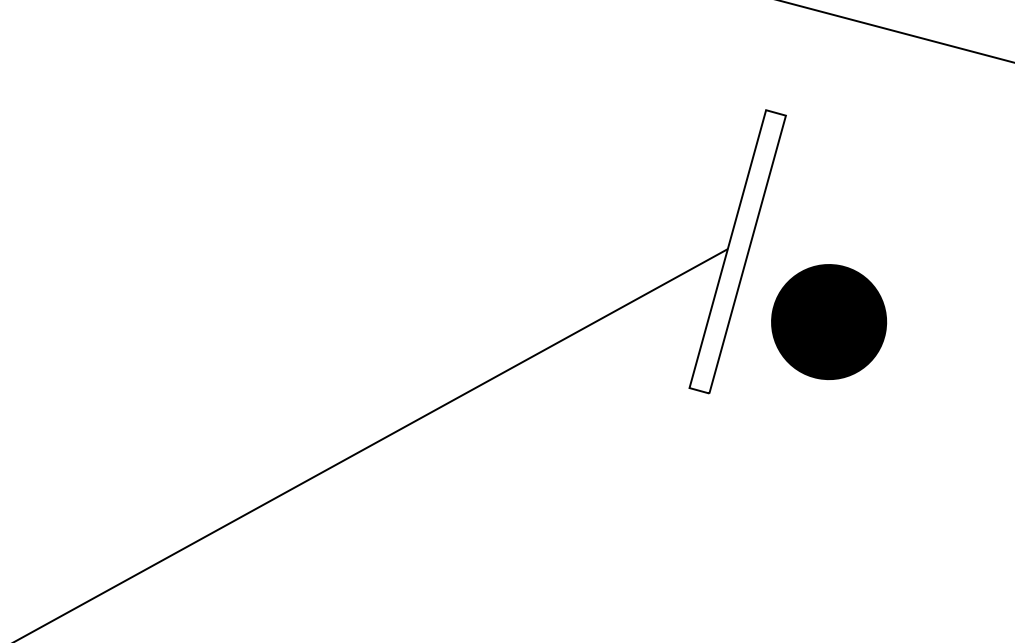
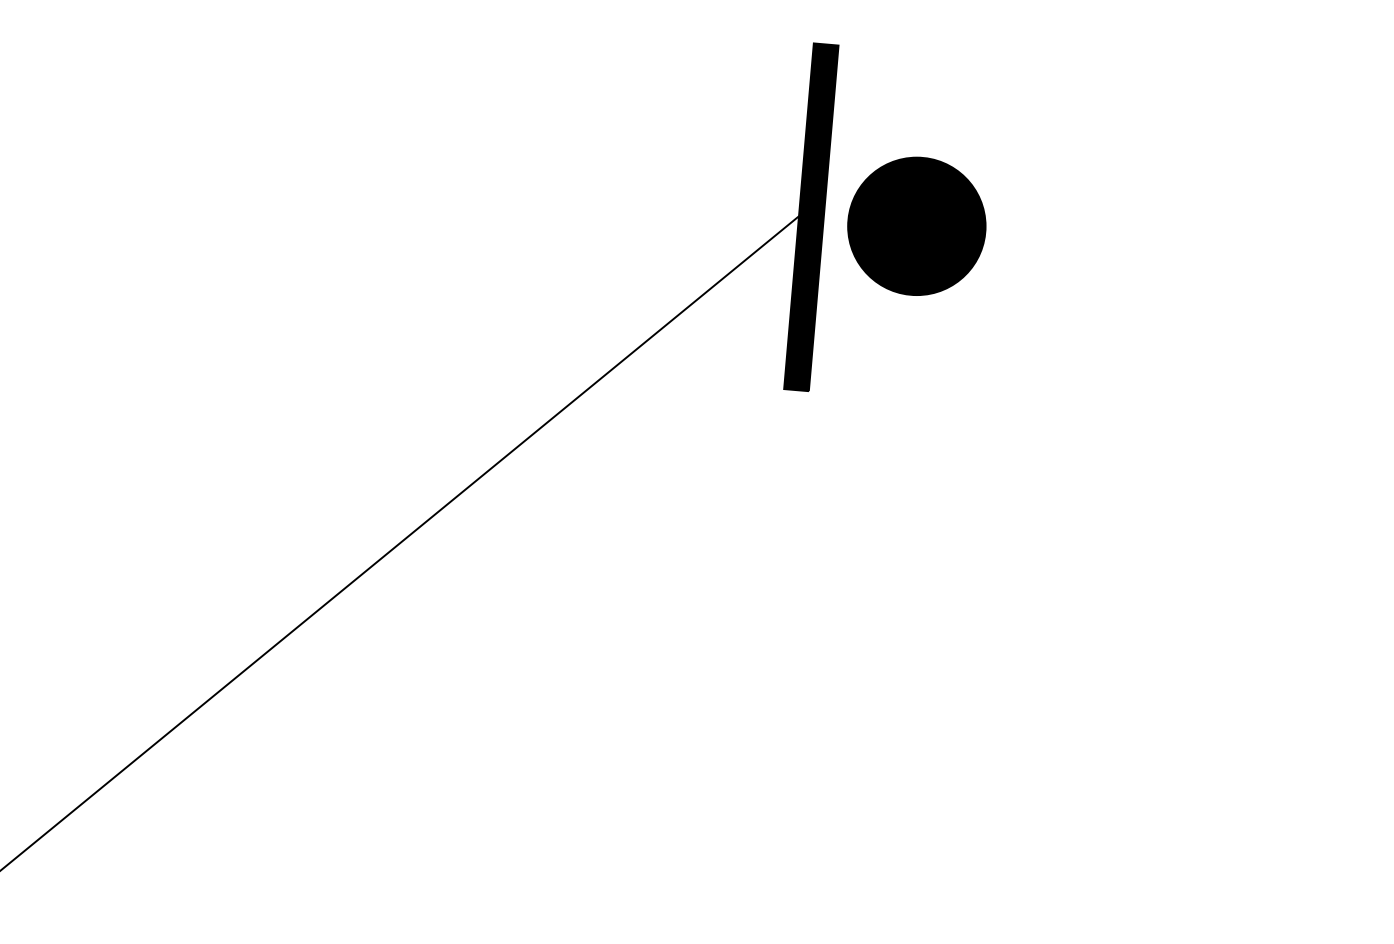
fill: (737, 252) -> (811, 217), added
part: (828, 321) -> (916, 225), moved

